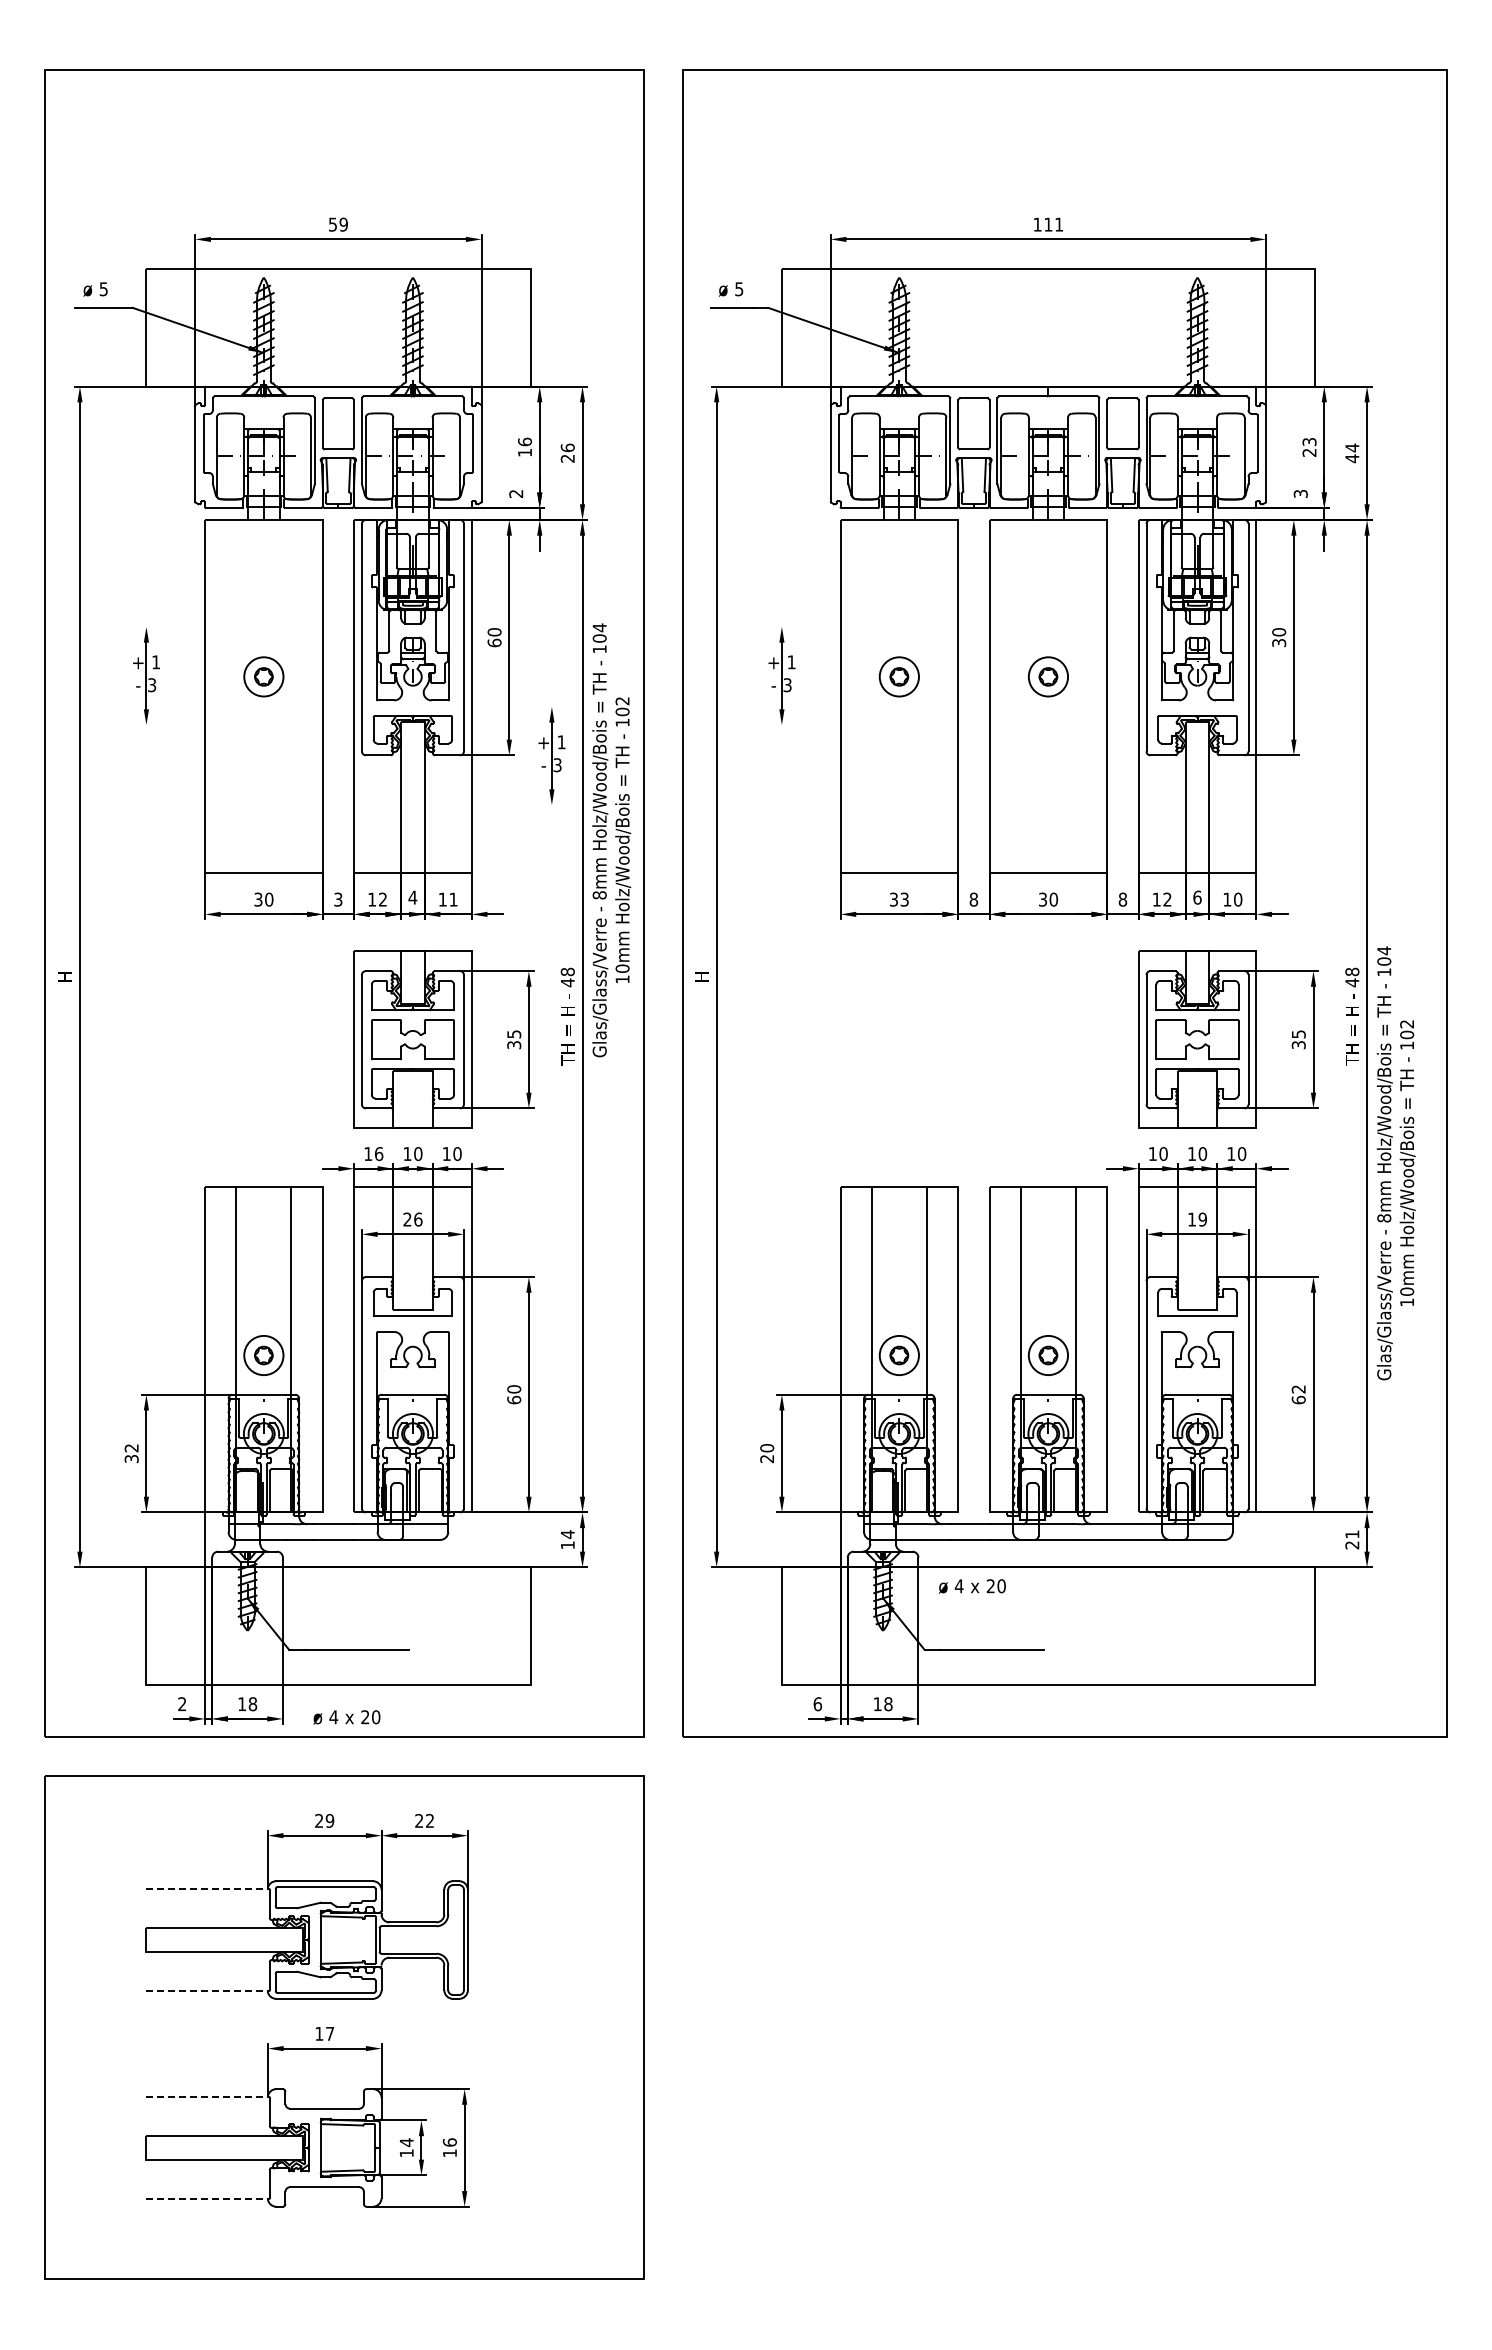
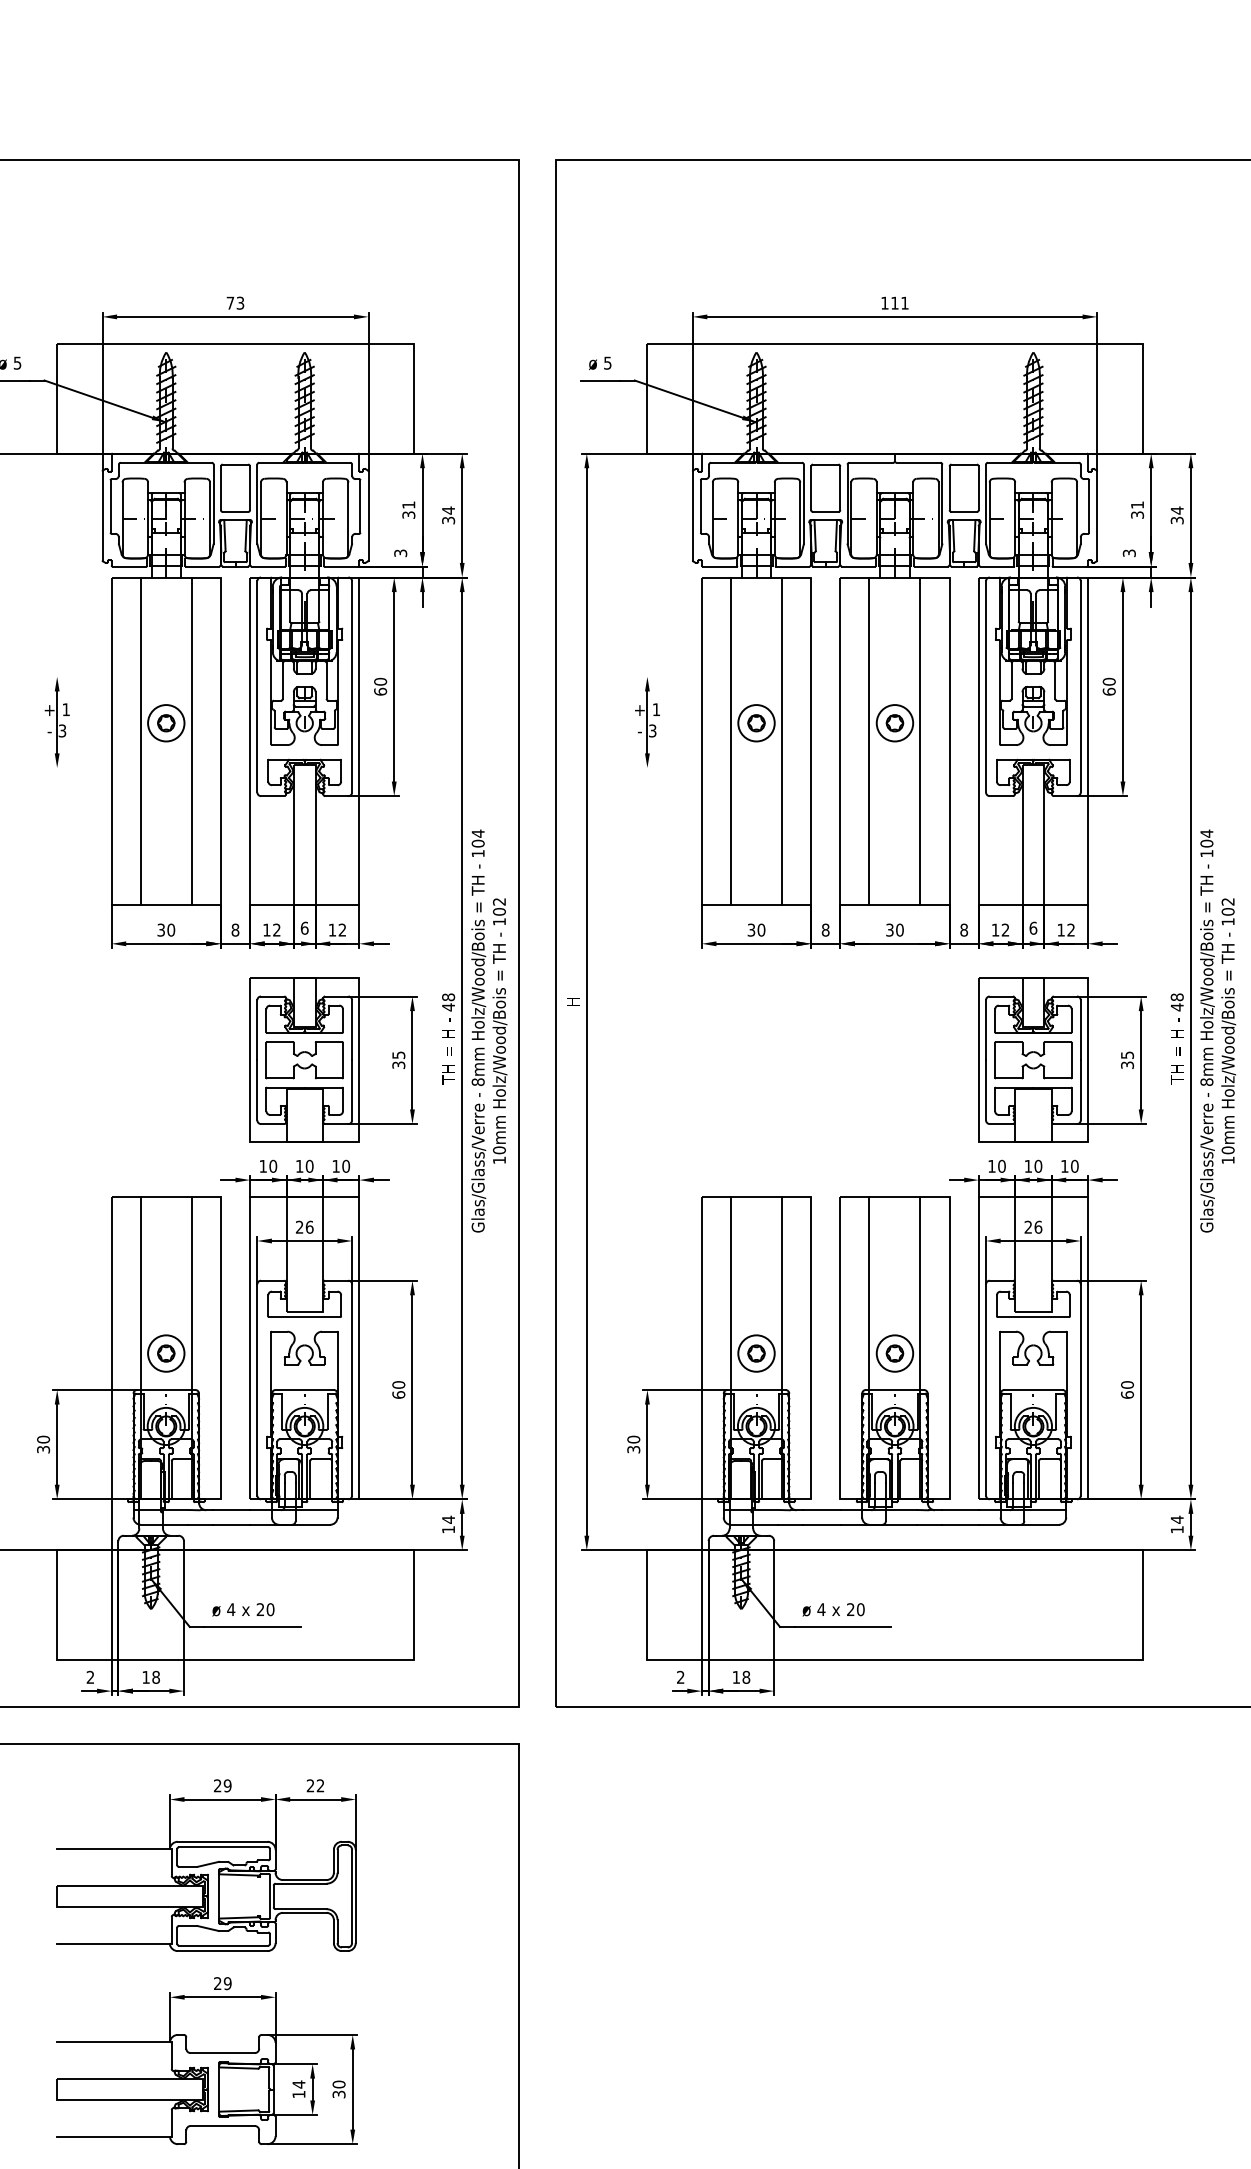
text: (338, 224) -> (235, 303), 59 -> 73
text: (525, 446) -> (409, 509), 16 -> 31
text: (1309, 447) -> (1137, 510), 23 -> 31
text: (567, 452) -> (448, 514), 26 -> 34
text: (1352, 458) -> (1177, 520), 44 -> 34
text: (516, 493) -> (400, 552), 2 -> 3
text: (1279, 642) -> (1109, 691), 30 -> 60
line: (236, 696) -> (140, 741), added
line: (291, 696) -> (191, 741), added
line: (871, 696) -> (730, 741), added
line: (926, 696) -> (781, 741), added
line: (1020, 696) -> (869, 741), added
line: (1075, 696) -> (920, 741), added
part: (551, 755) -> (433, 796), removed
text: (611, 840) -> (489, 1031), moved
text: (412, 897) -> (304, 928), 4 -> 6
text: (338, 899) -> (235, 930), 3 -> 8
text: (453, 899) -> (342, 930), 11 -> 12
text: (904, 899) -> (761, 930), 33 -> 30
text: (1238, 899) -> (1071, 930), 10 -> 12
text: (379, 1153) -> (273, 1165), 16 -> 10
text: (1395, 1163) -> (1217, 1031), moved
text: (1197, 1219) -> (1033, 1227), 19 -> 26
text: (1298, 1389) -> (1127, 1385), 62 -> 60
text: (131, 1448) -> (43, 1439), 32 -> 30
text: (767, 1458) -> (634, 1449), 20 -> 30
text: (1352, 1539) -> (1177, 1524), 21 -> 14
text: (972, 1586) -> (833, 1609), moved
text: (817, 1704) -> (680, 1677), 6 -> 2
text: (346, 1717) -> (243, 1609), moved
line: (207, 1889) -> (113, 1849), dashed -> solid
line: (207, 1991) -> (113, 1944), dashed -> solid
text: (324, 2033) -> (222, 1983), 17 -> 29
line: (207, 2096) -> (113, 2041), dashed -> solid
text: (449, 2147) -> (338, 2089), 16 -> 30
line: (207, 2198) -> (113, 2136), dashed -> solid

